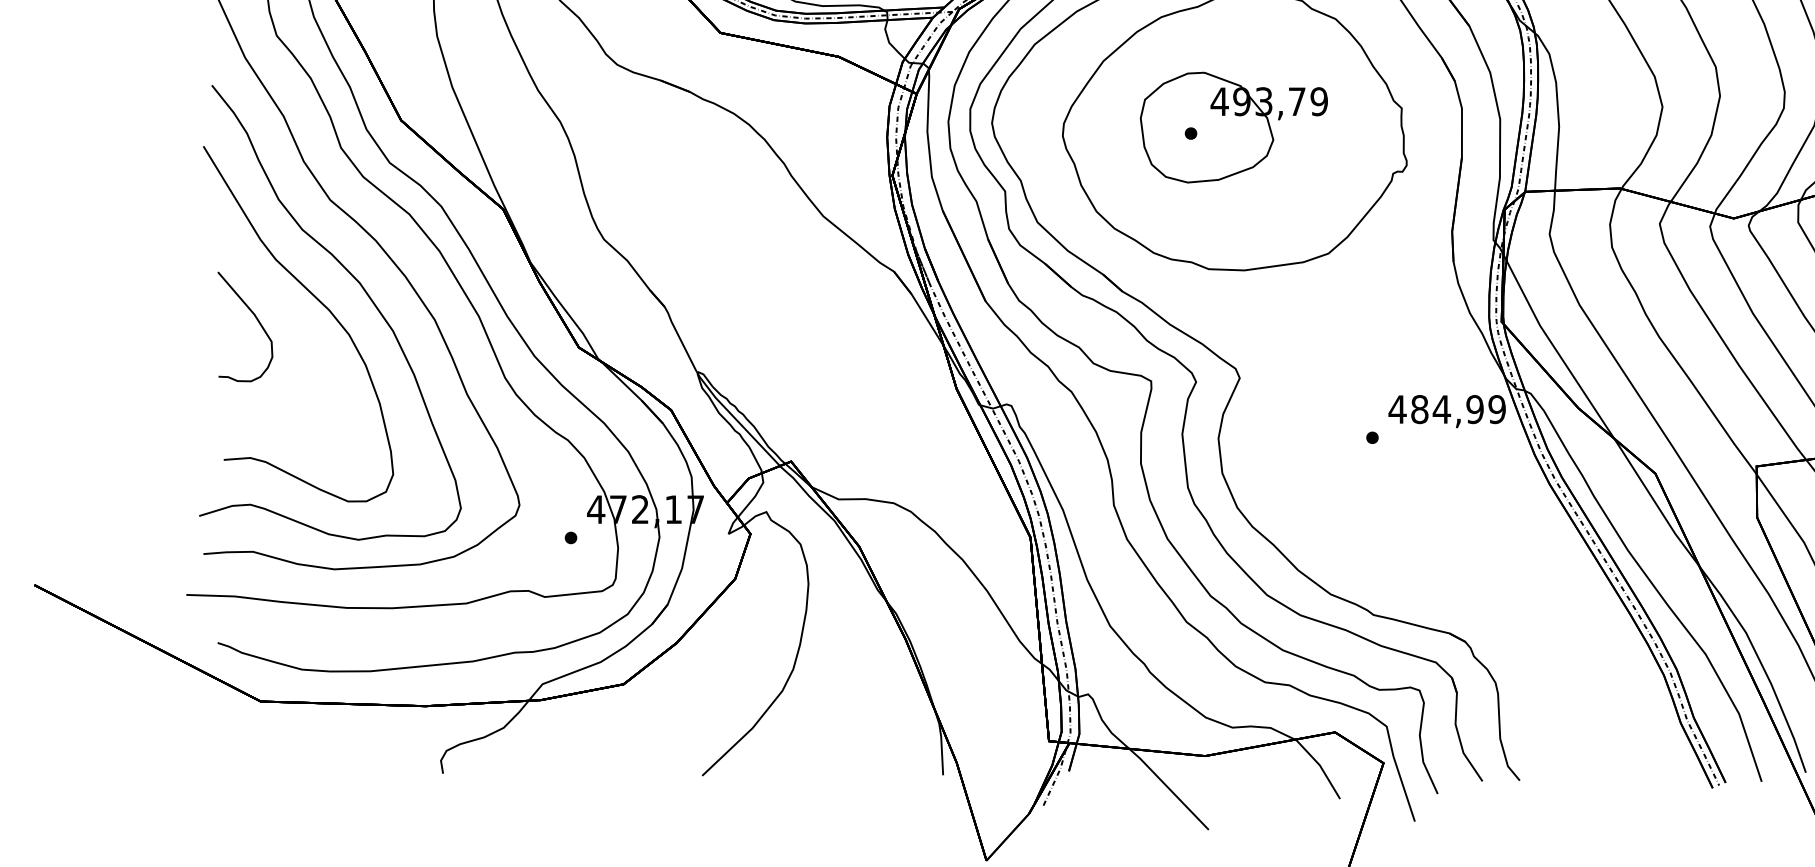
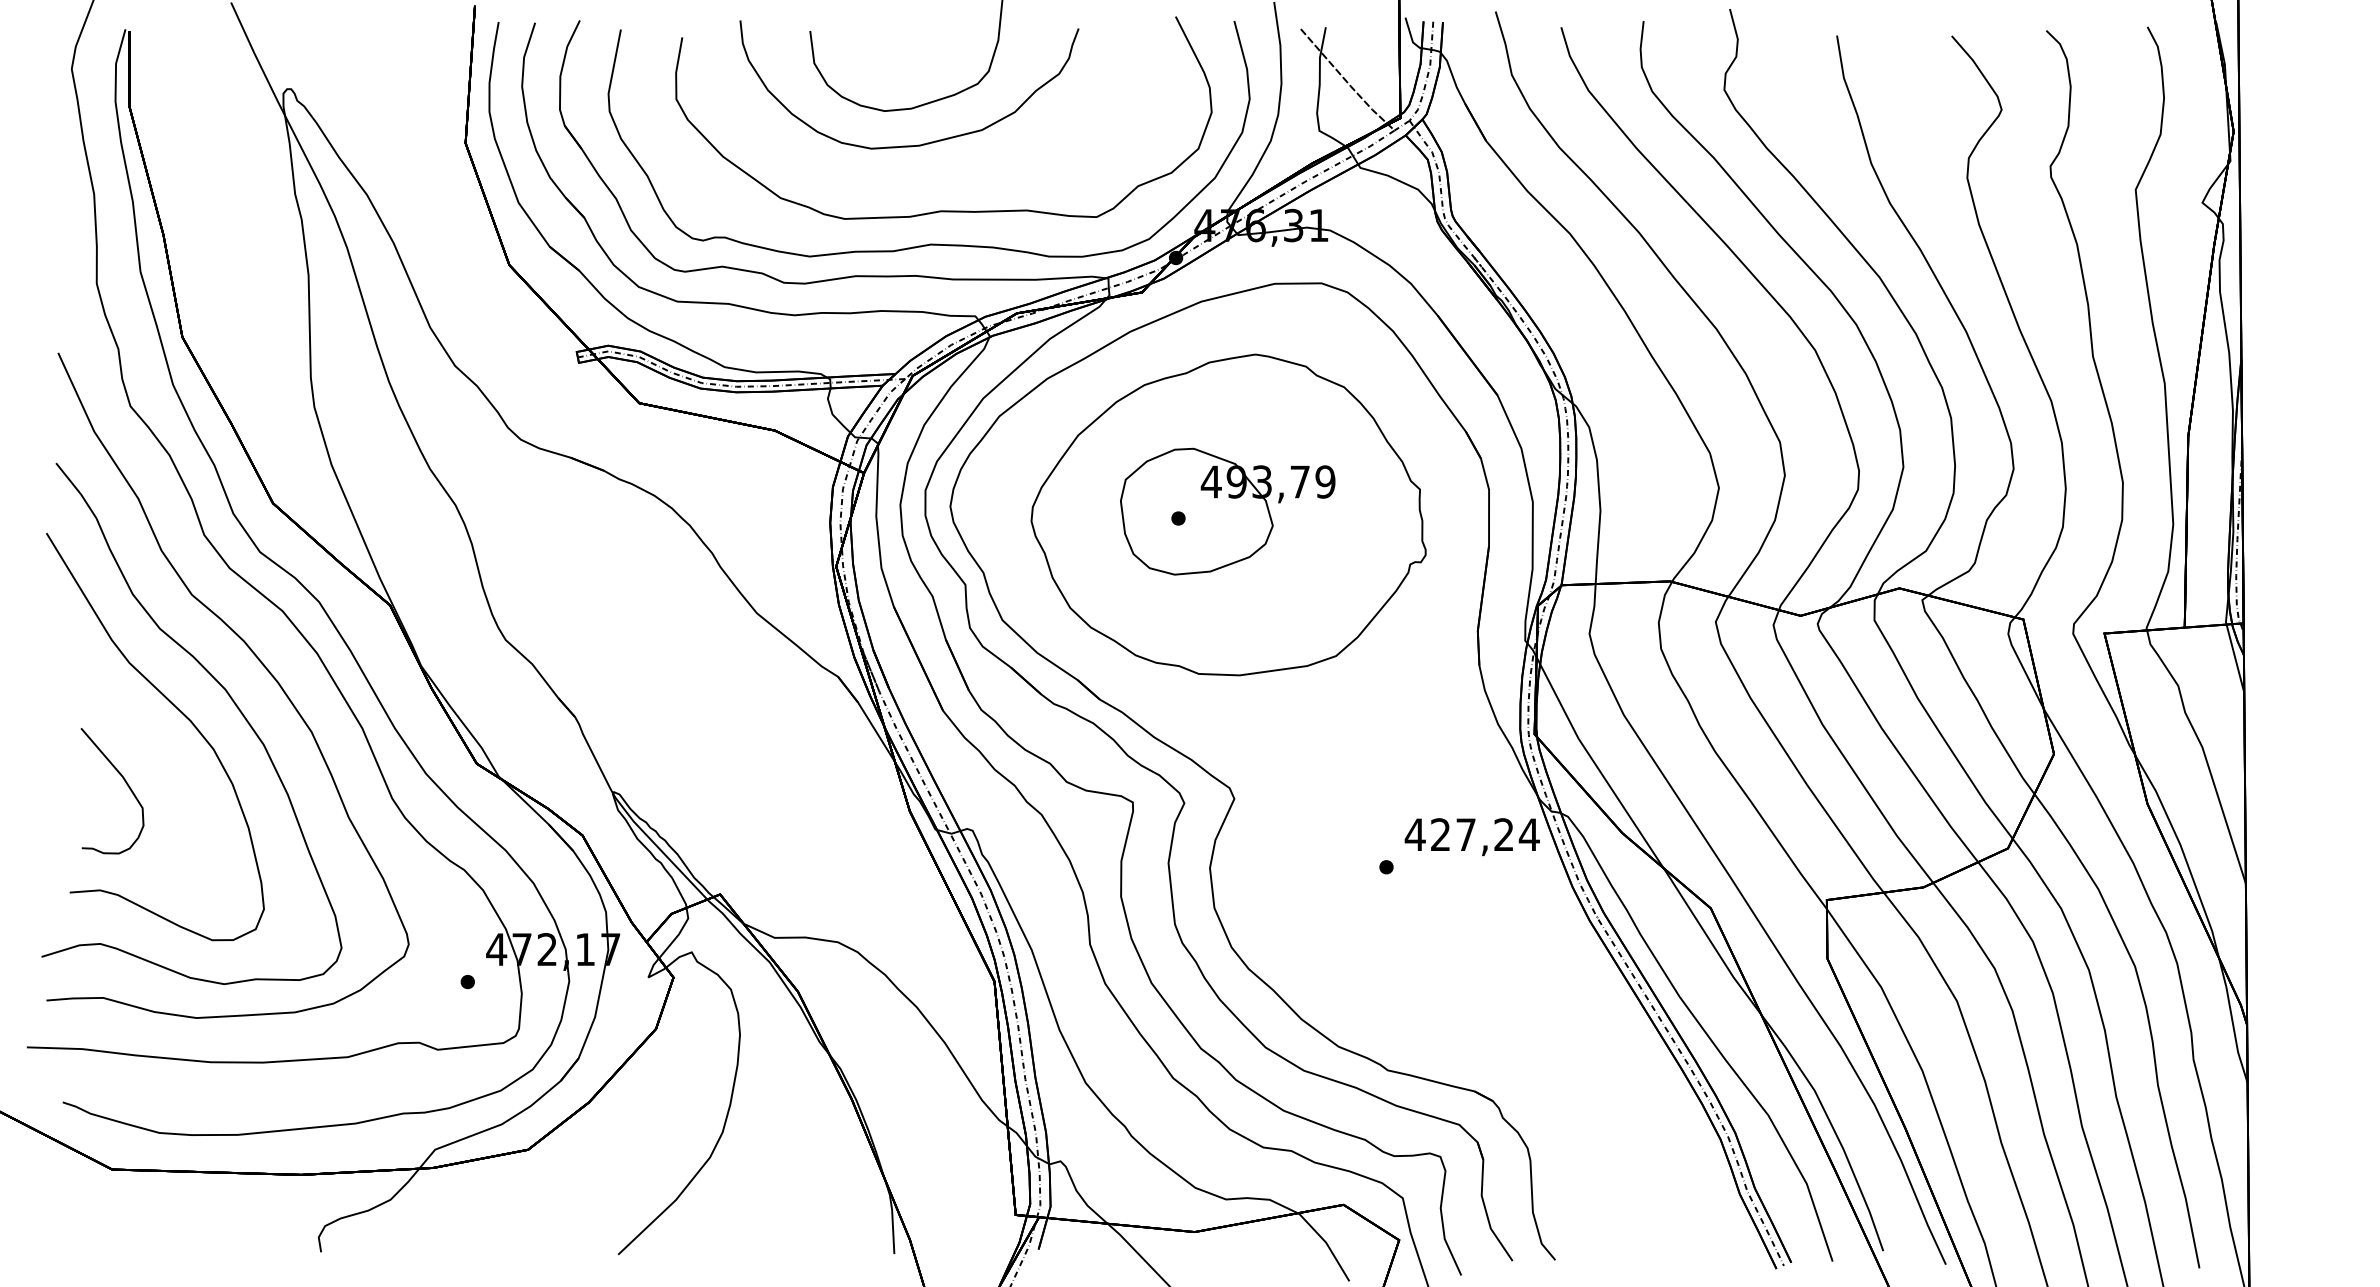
curve: (255, 318) -> (124, 781), moved
text: (1457, 409) -> (1484, 834), 484,99 -> 427,24

